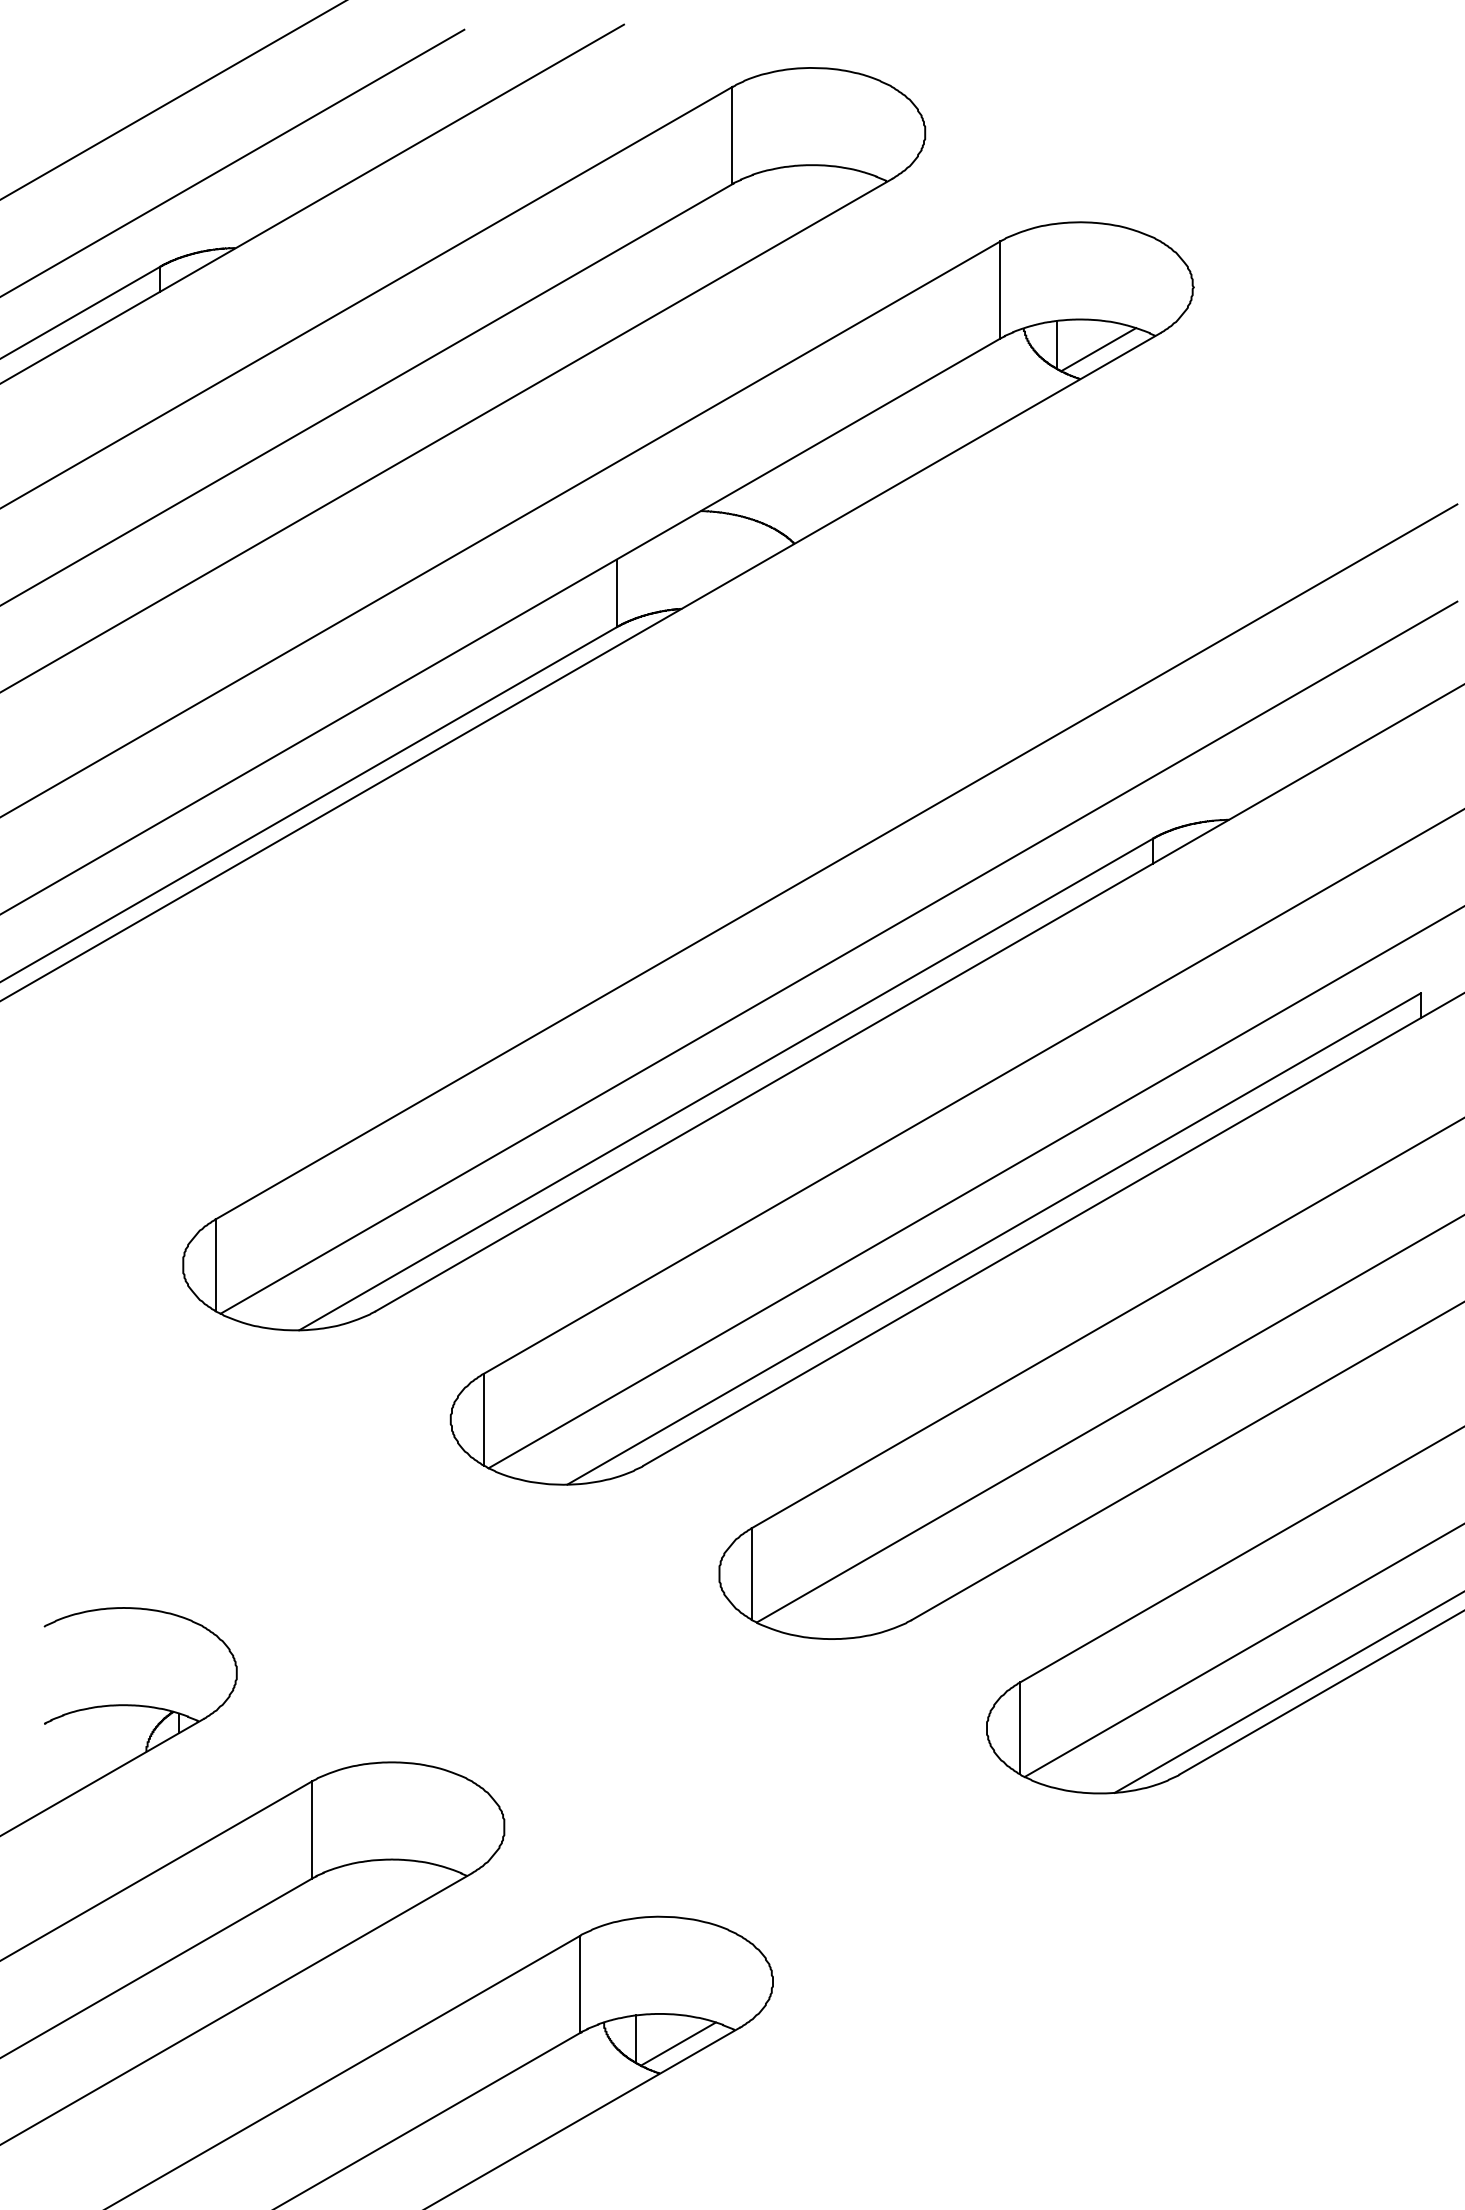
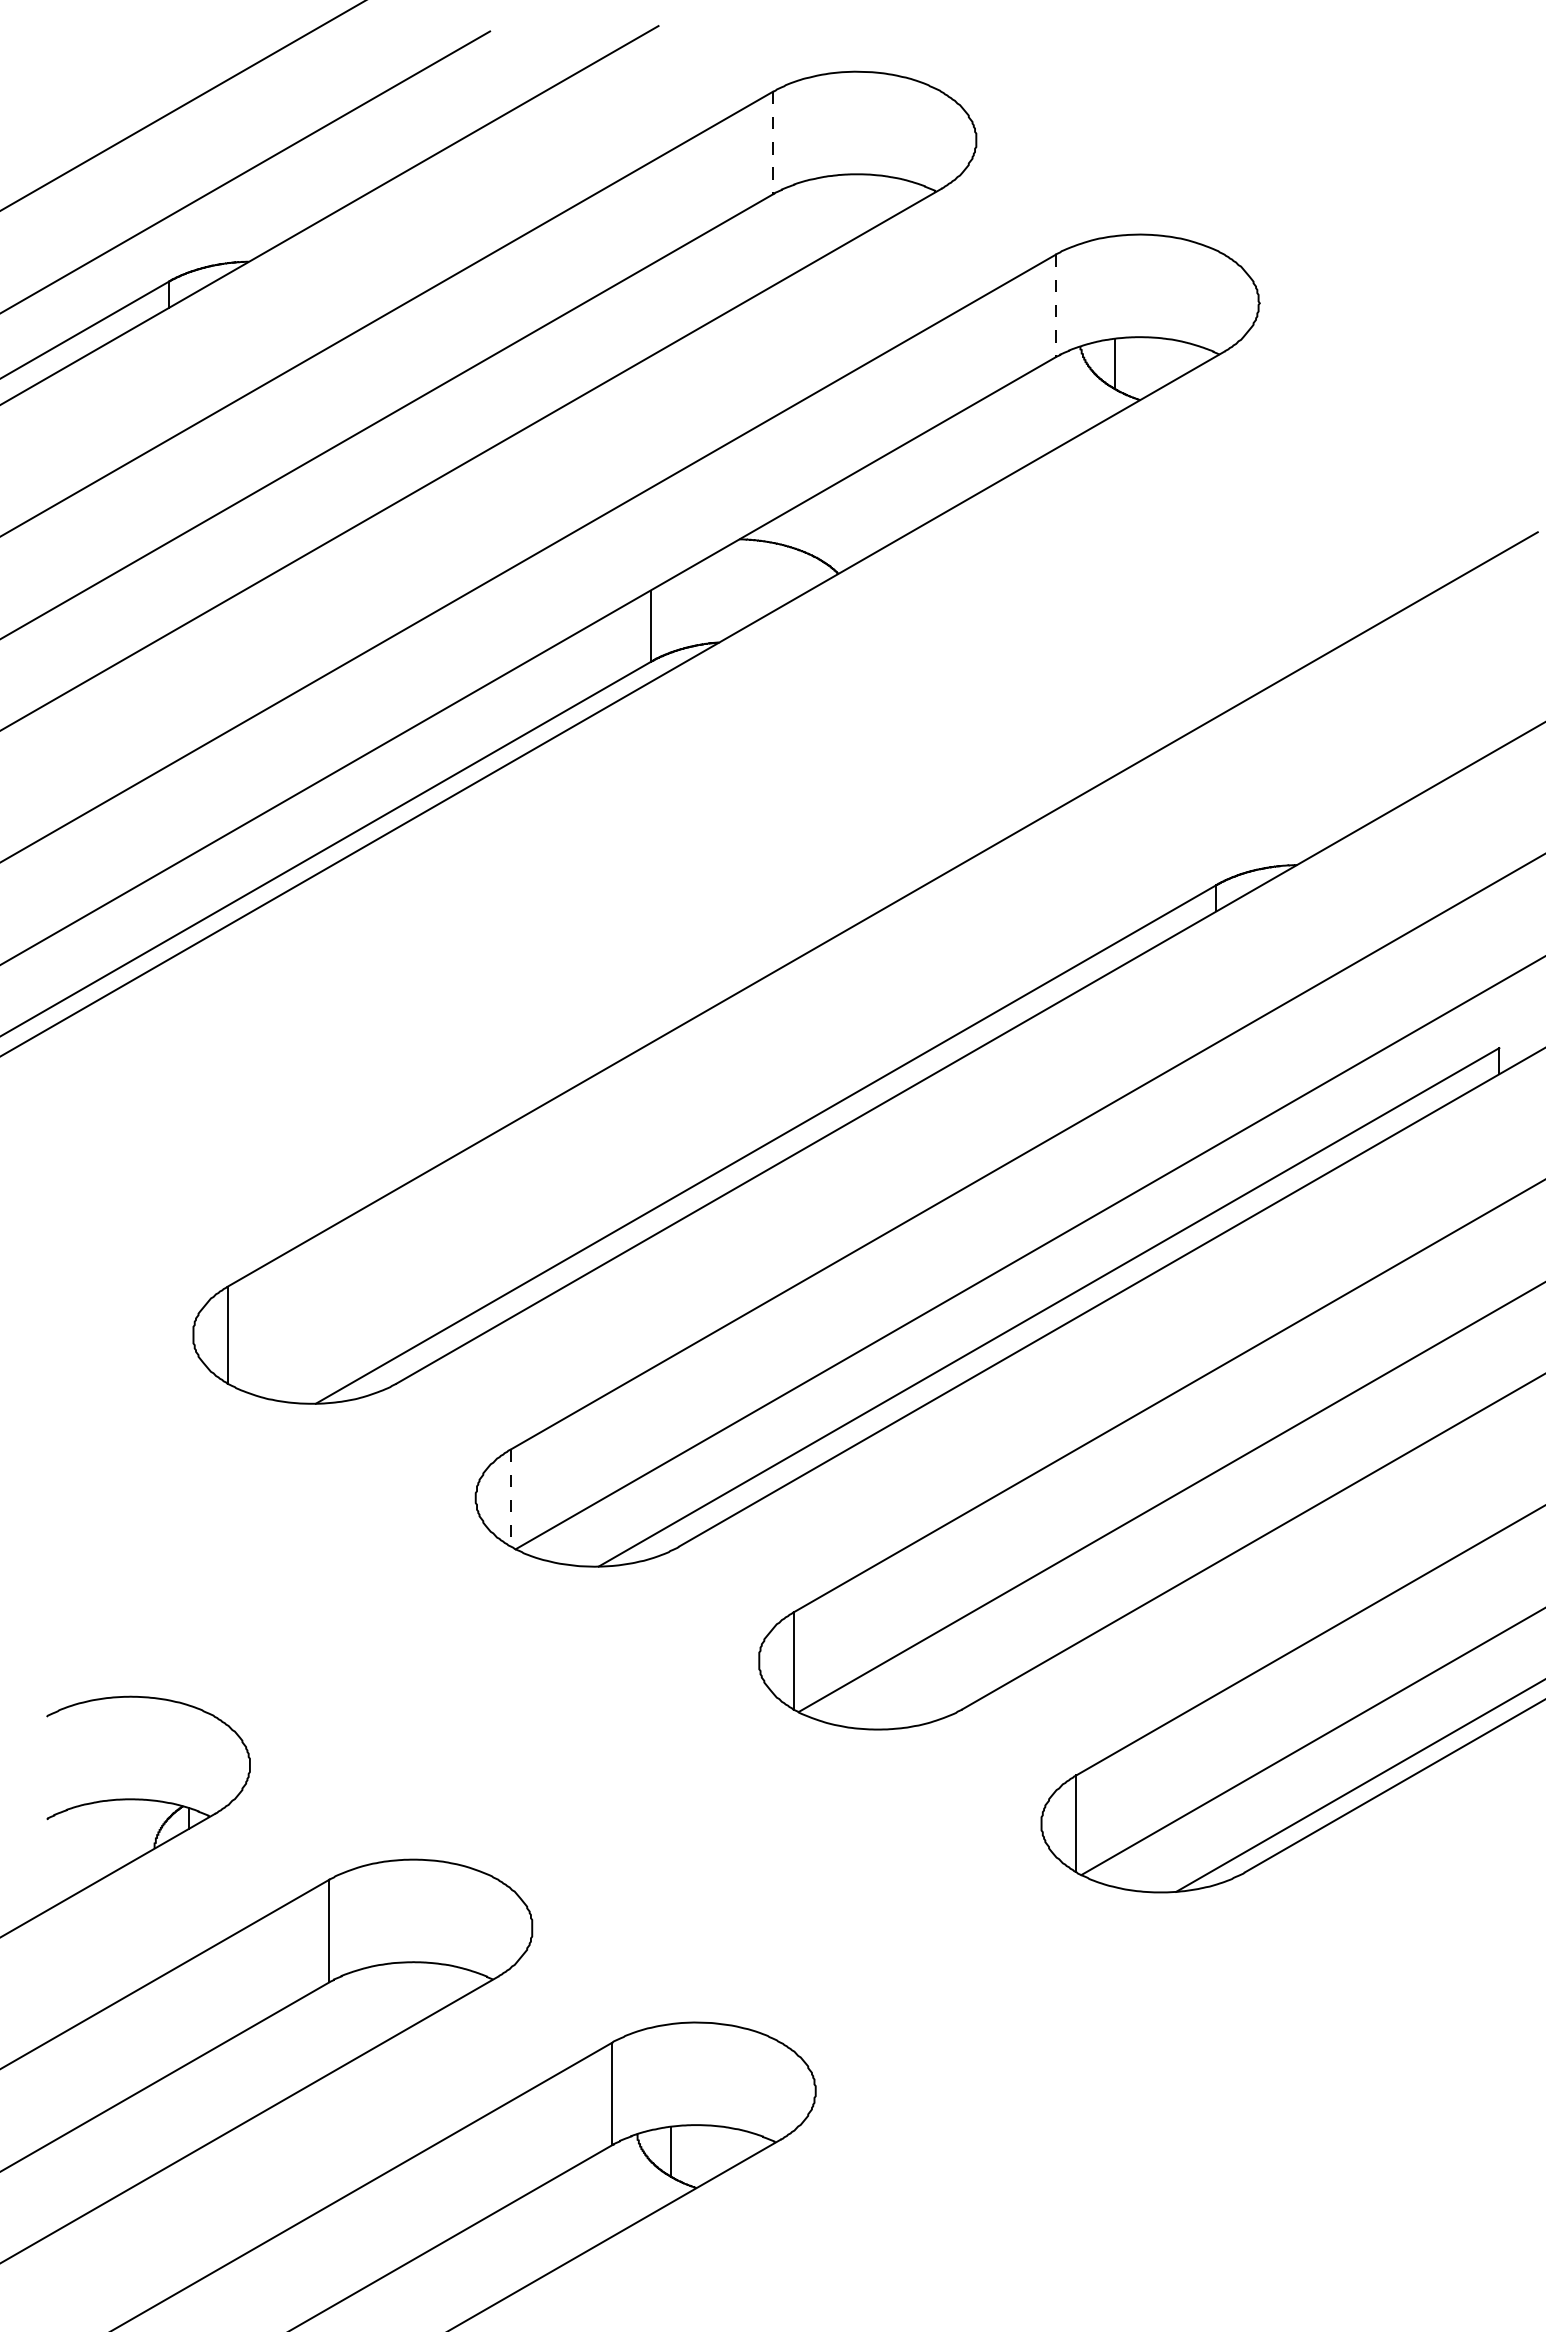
line: (732, 135) -> (772, 143), solid -> dashed
line: (1000, 290) -> (1055, 306), solid -> dashed
line: (1098, 349) -> (1159, 368), removed
line: (838, 957) -> (884, 1010), removed
line: (483, 1420) -> (510, 1498), solid -> dashed
line: (678, 2043) -> (715, 2156), removed

